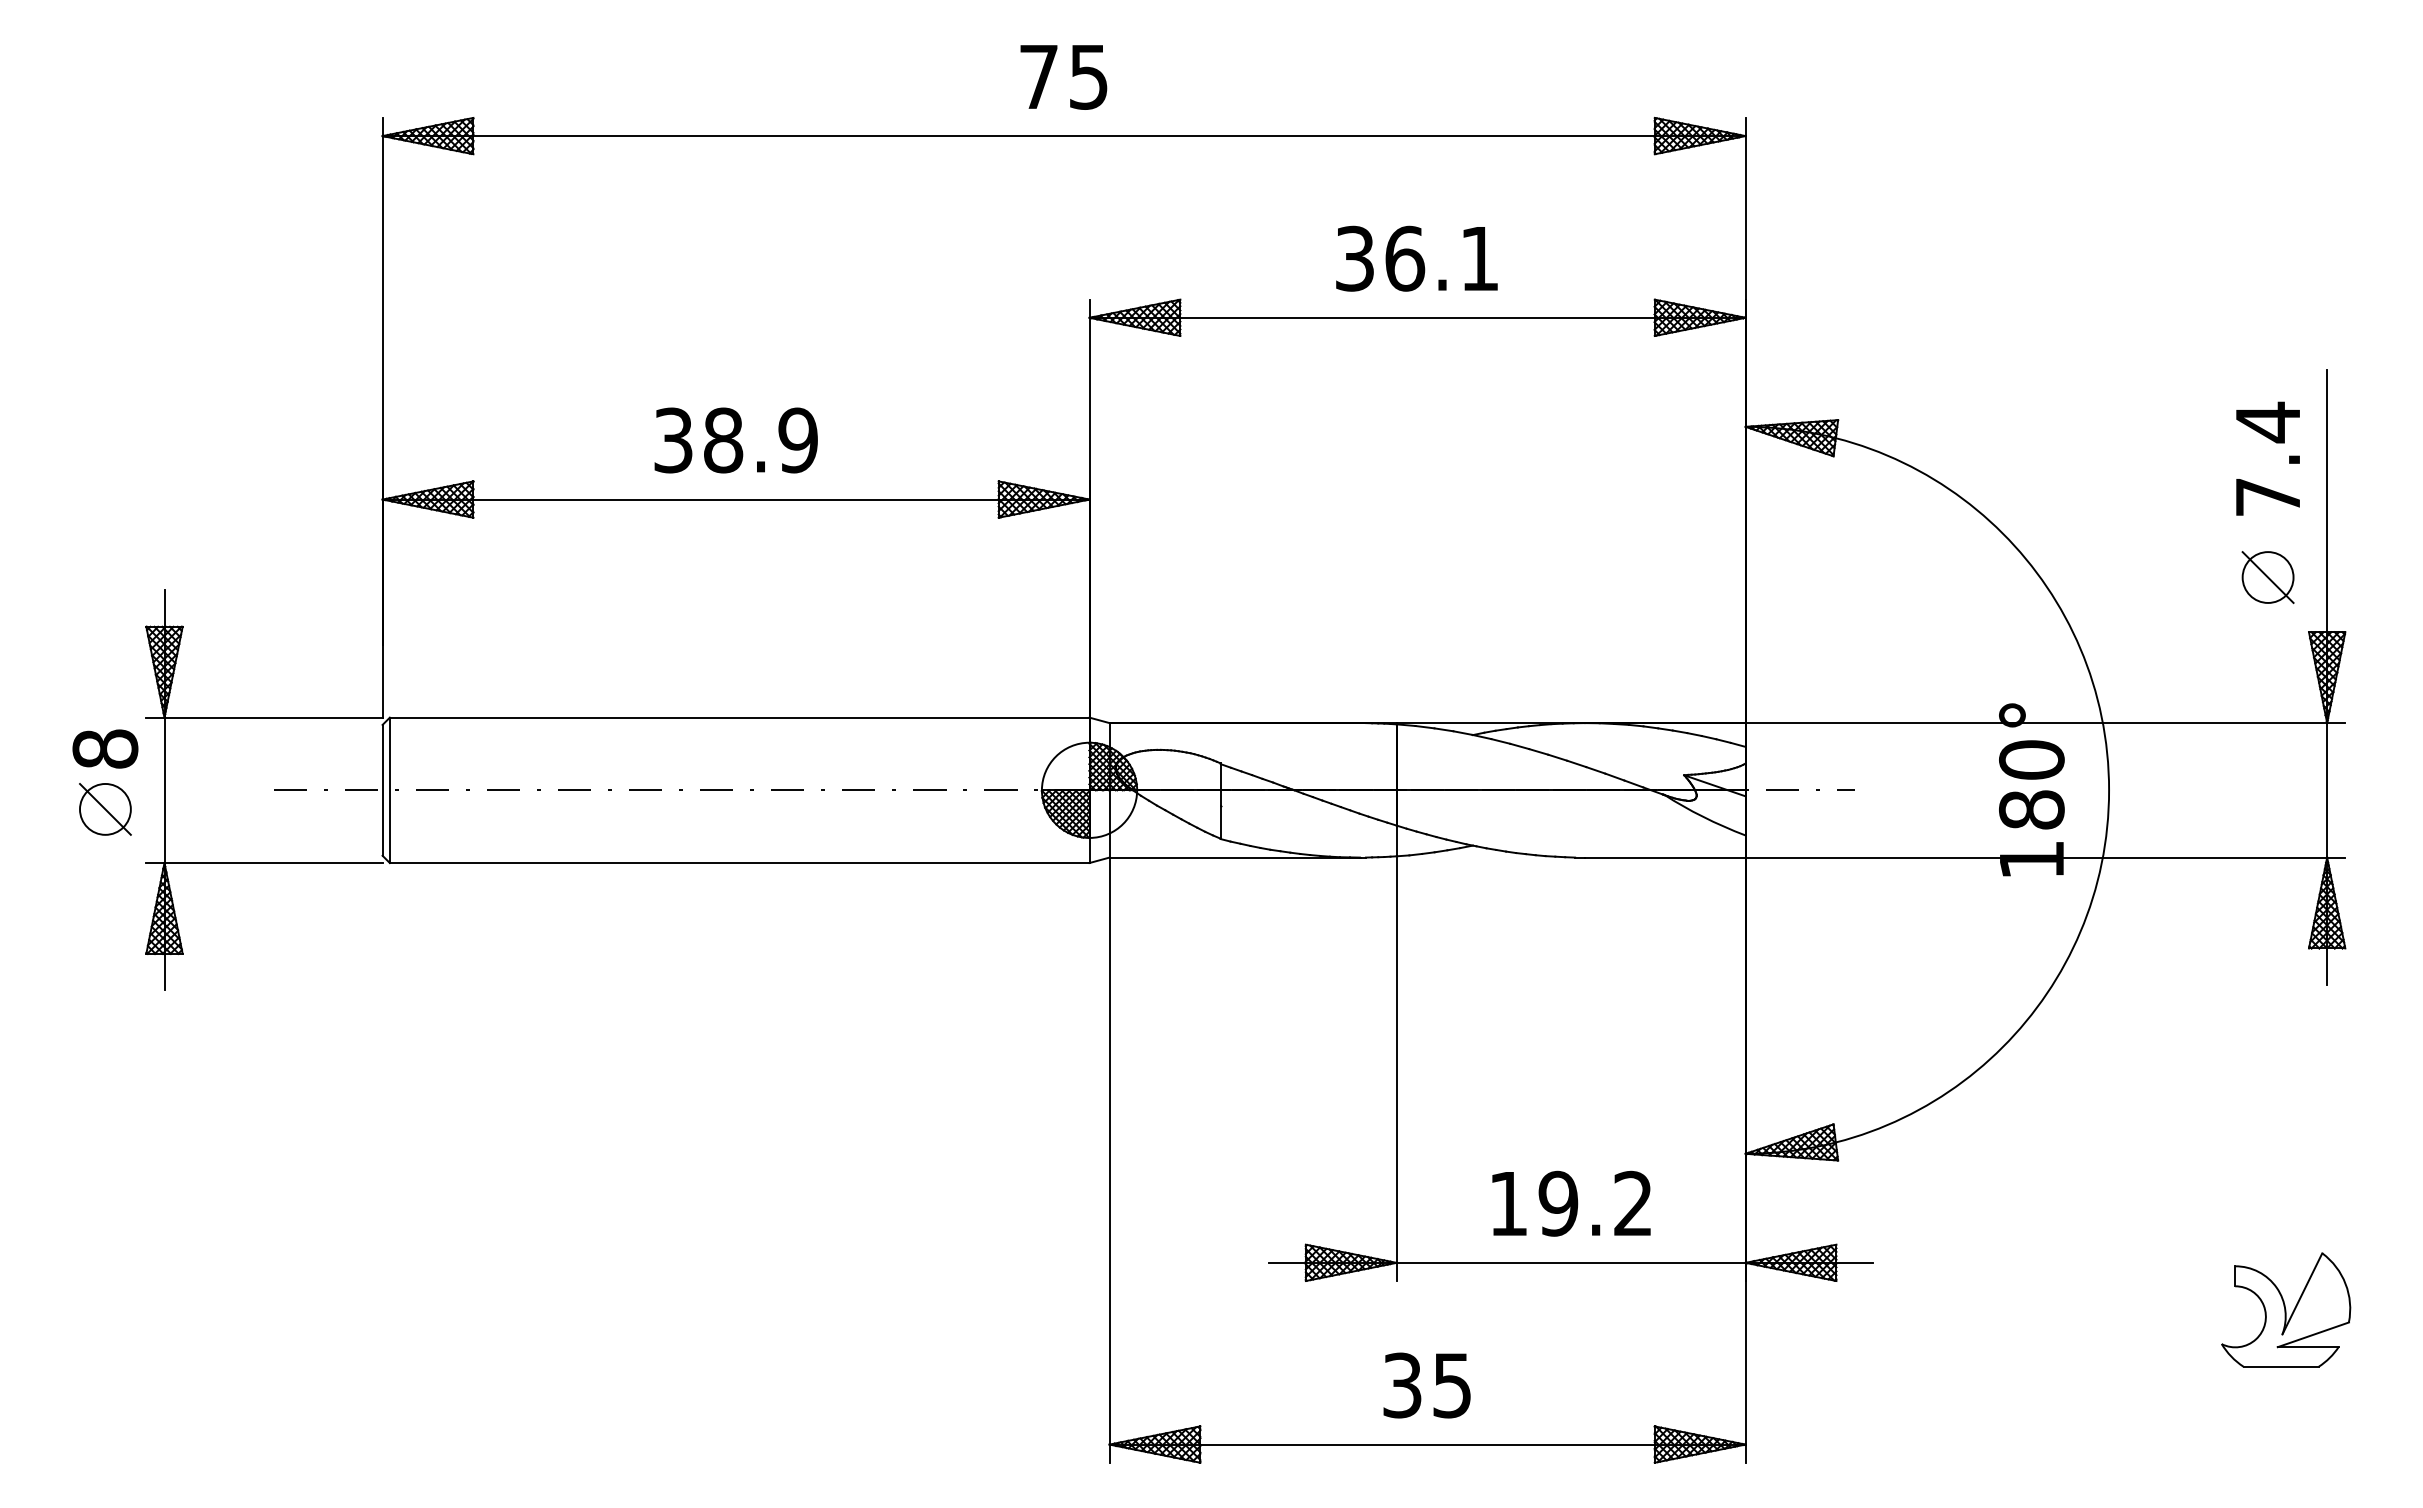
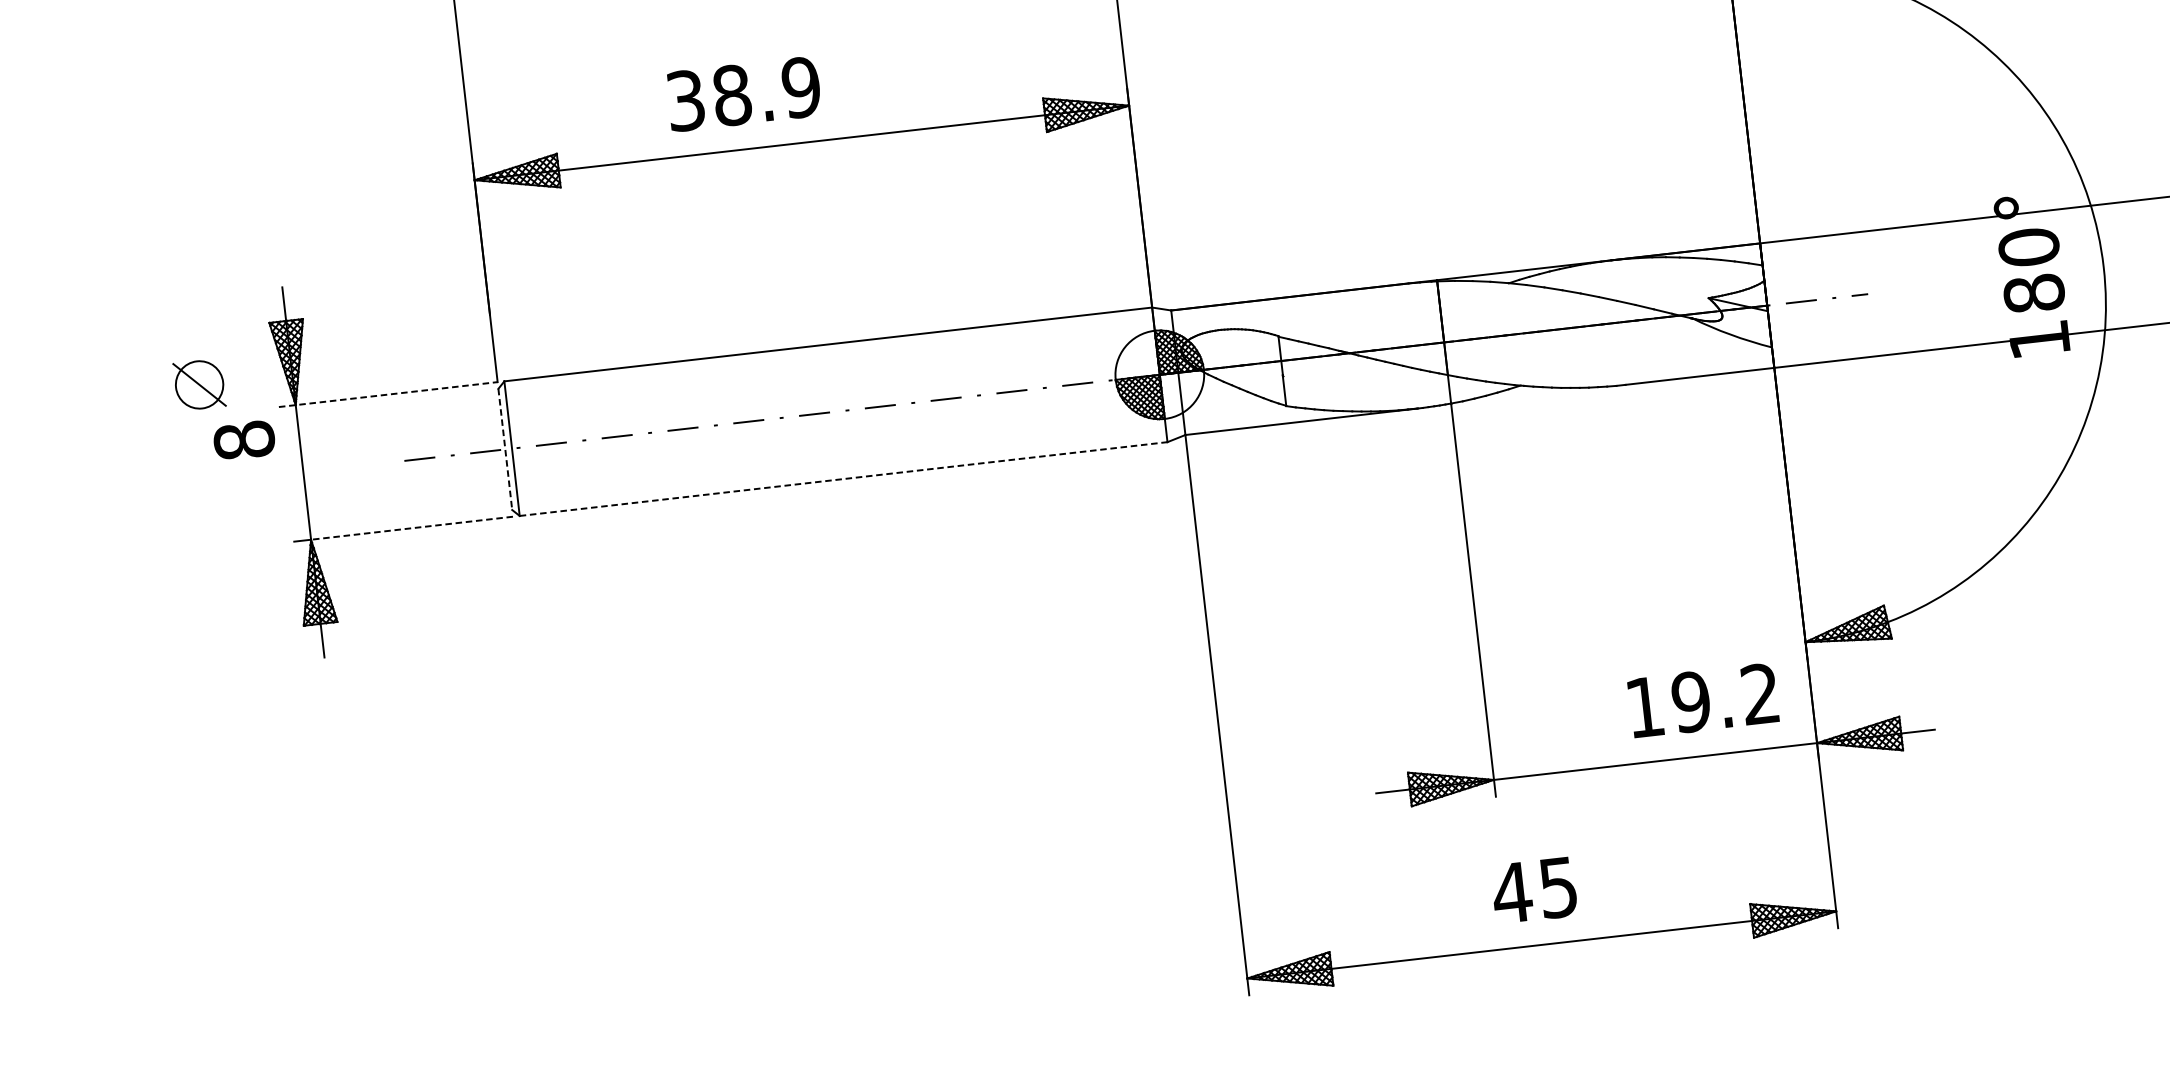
text: (735, 440) -> (743, 94), moved
line: (264, 717) -> (388, 394), solid -> dashed
line: (382, 790) -> (505, 449), solid -> dashed
part: (105, 809) -> (199, 384), moved
line: (273, 863) -> (412, 528), solid -> dashed
line: (739, 863) -> (843, 479), solid -> dashed
text: (1571, 1203) -> (1703, 700), moved
text: (1402, 1385) -> (1512, 892), 35 -> 45

